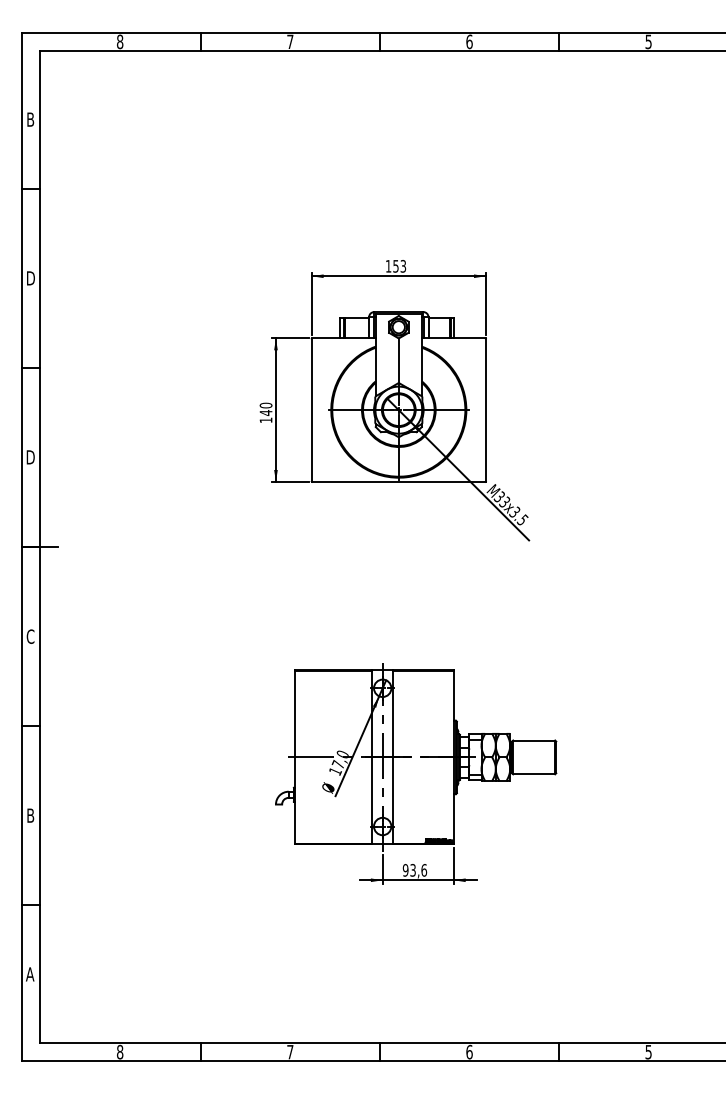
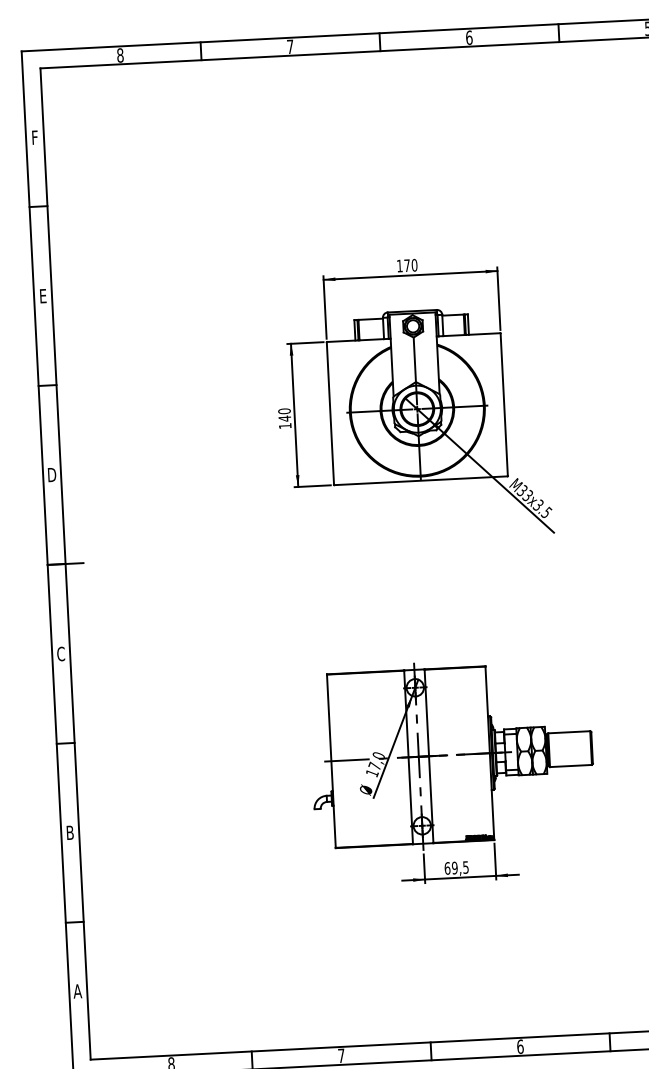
text: (30, 119) -> (34, 137), B -> F
text: (399, 266) -> (410, 265), 153 -> 170
text: (30, 278) -> (42, 296), D -> E
text: (414, 870) -> (456, 868), 93,6 -> 69,5

